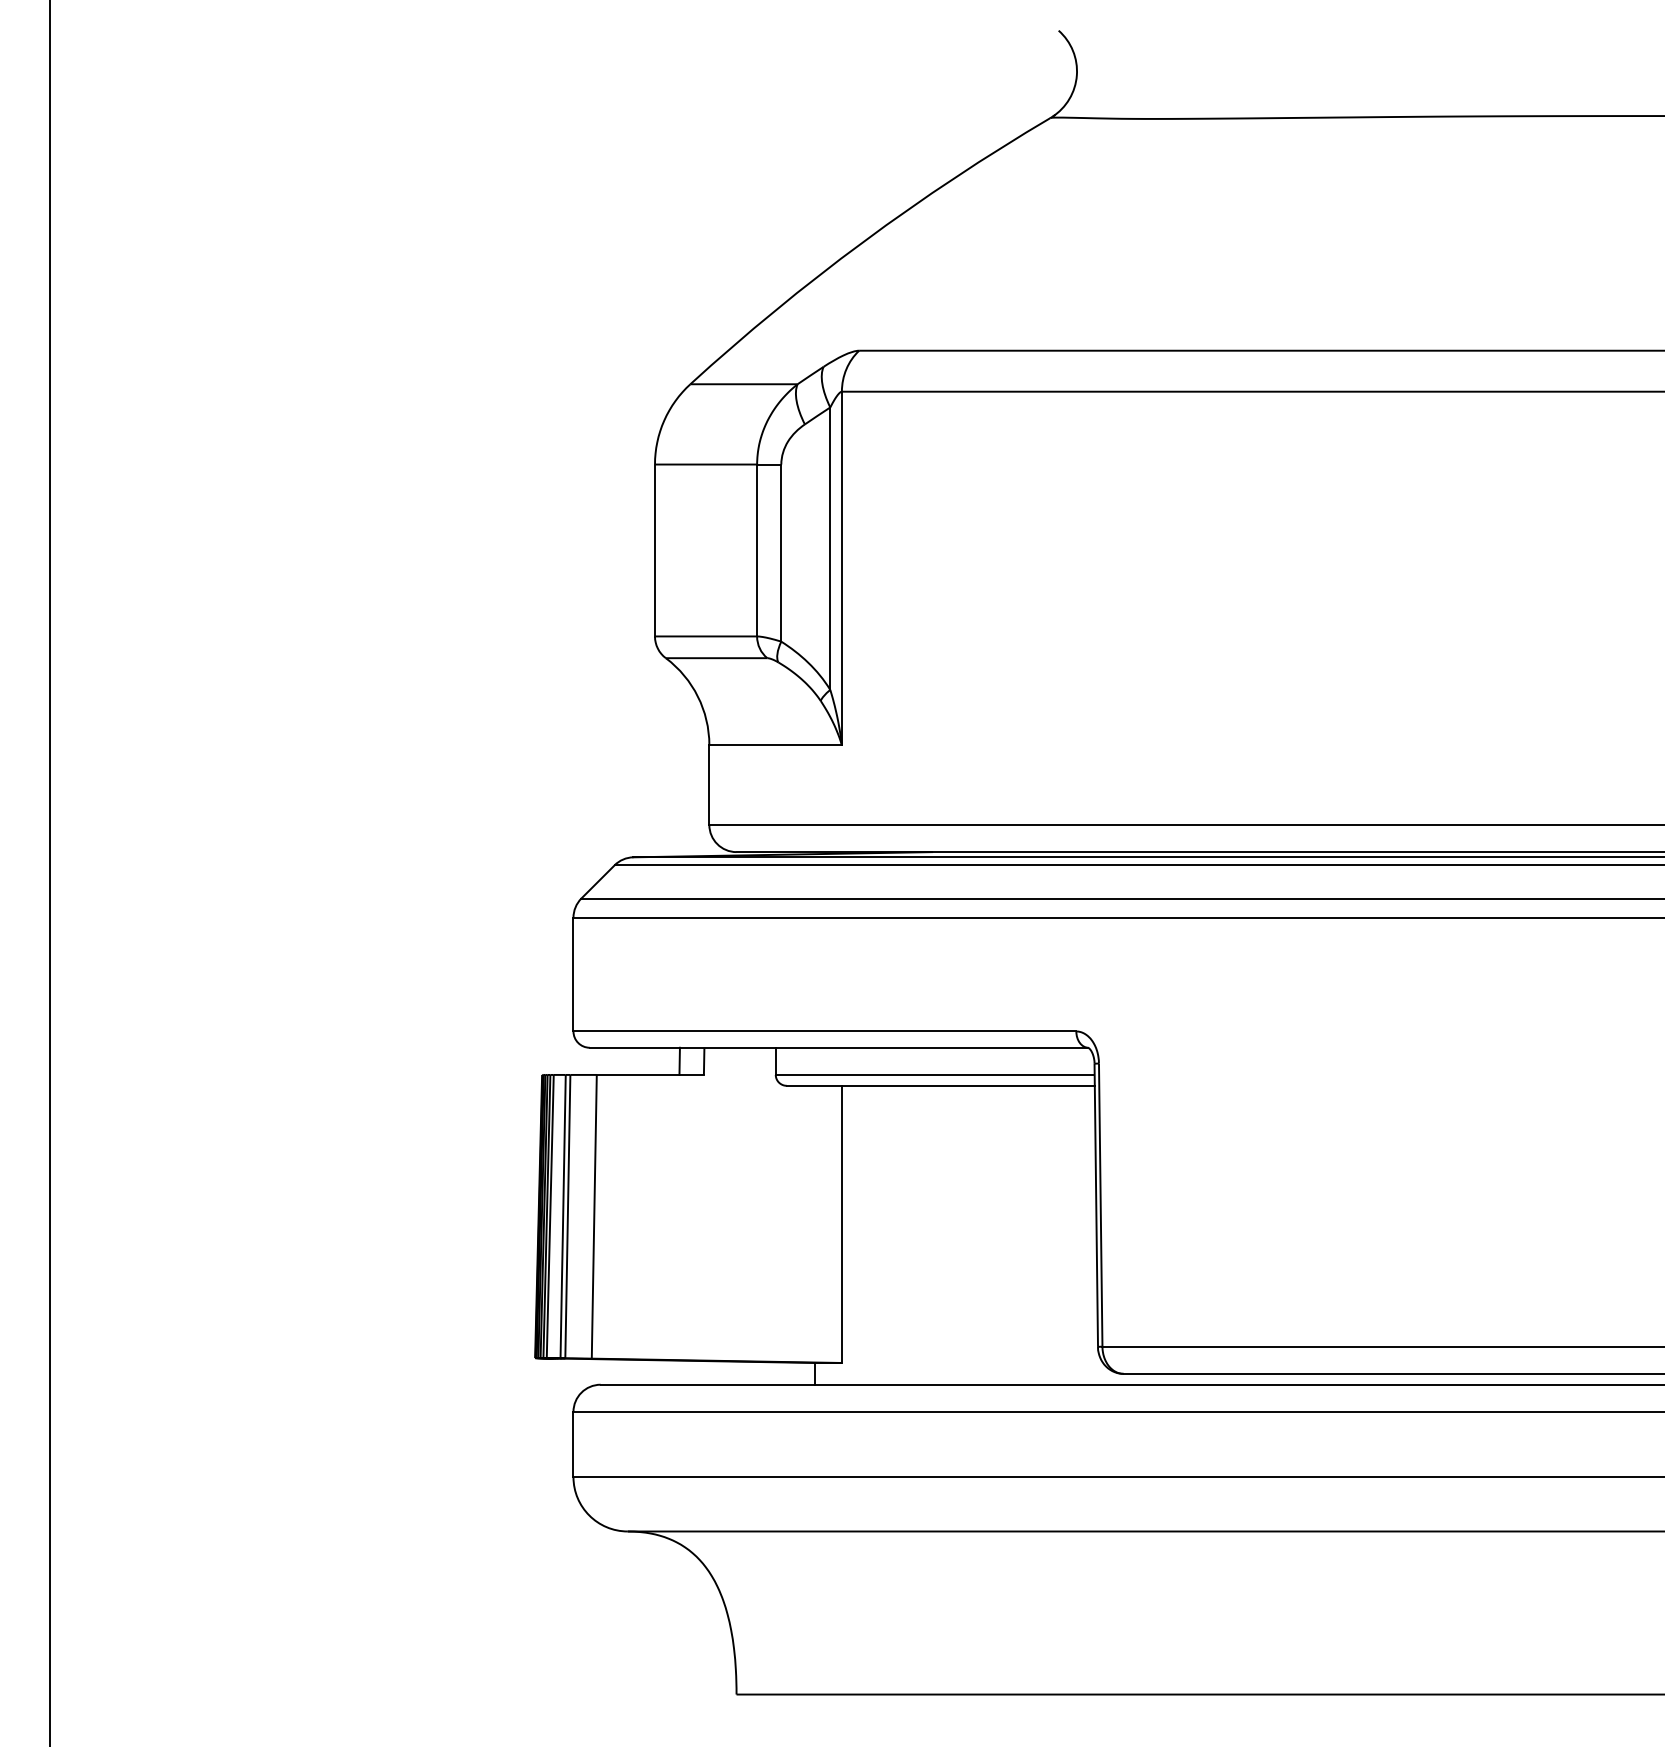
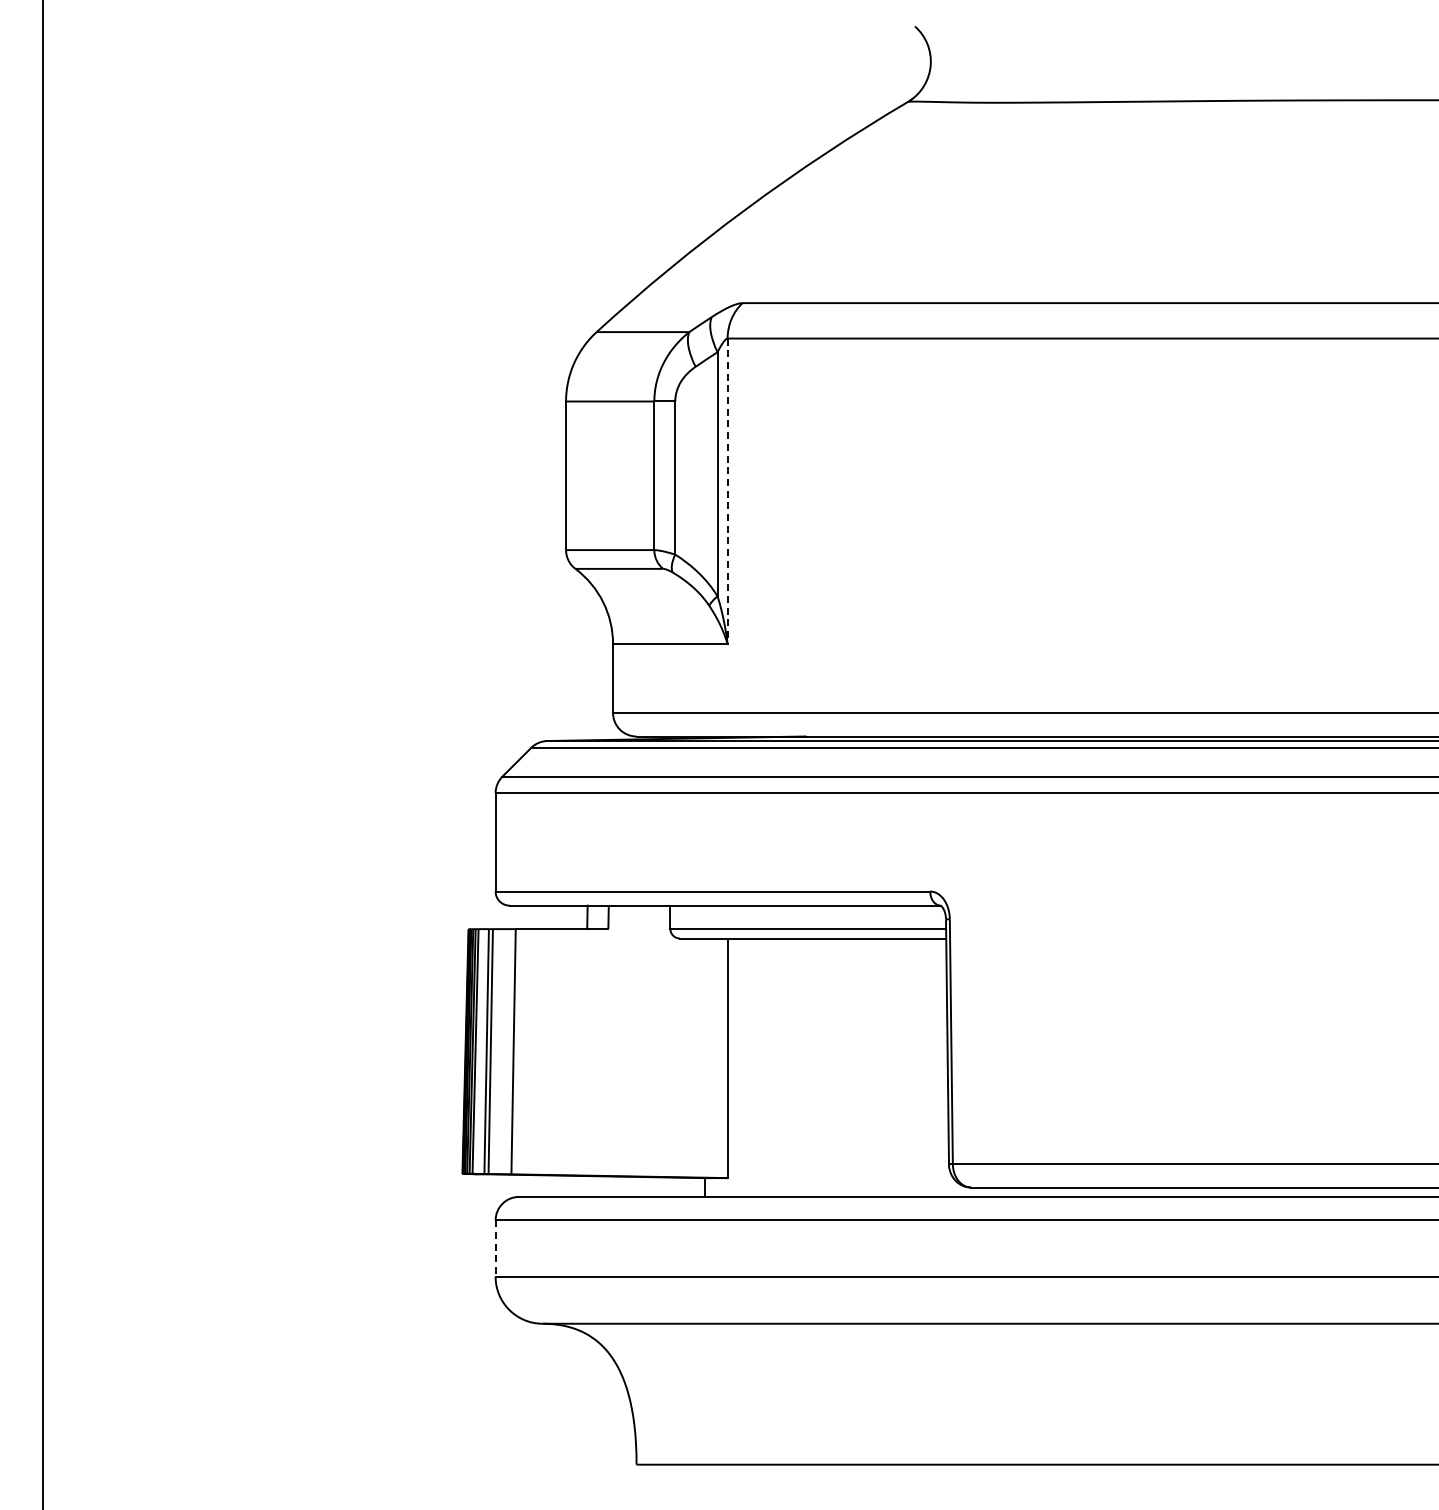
line: (841, 568) -> (727, 491), solid -> dashed
line: (573, 1445) -> (495, 1249), solid -> dashed

